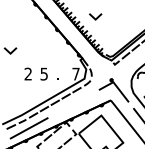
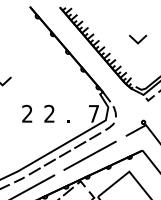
line: (94, 17) -> (136, 40), moved
text: (43, 73) -> (48, 112), 5 -> 2
line: (72, 104) -> (89, 156), added

